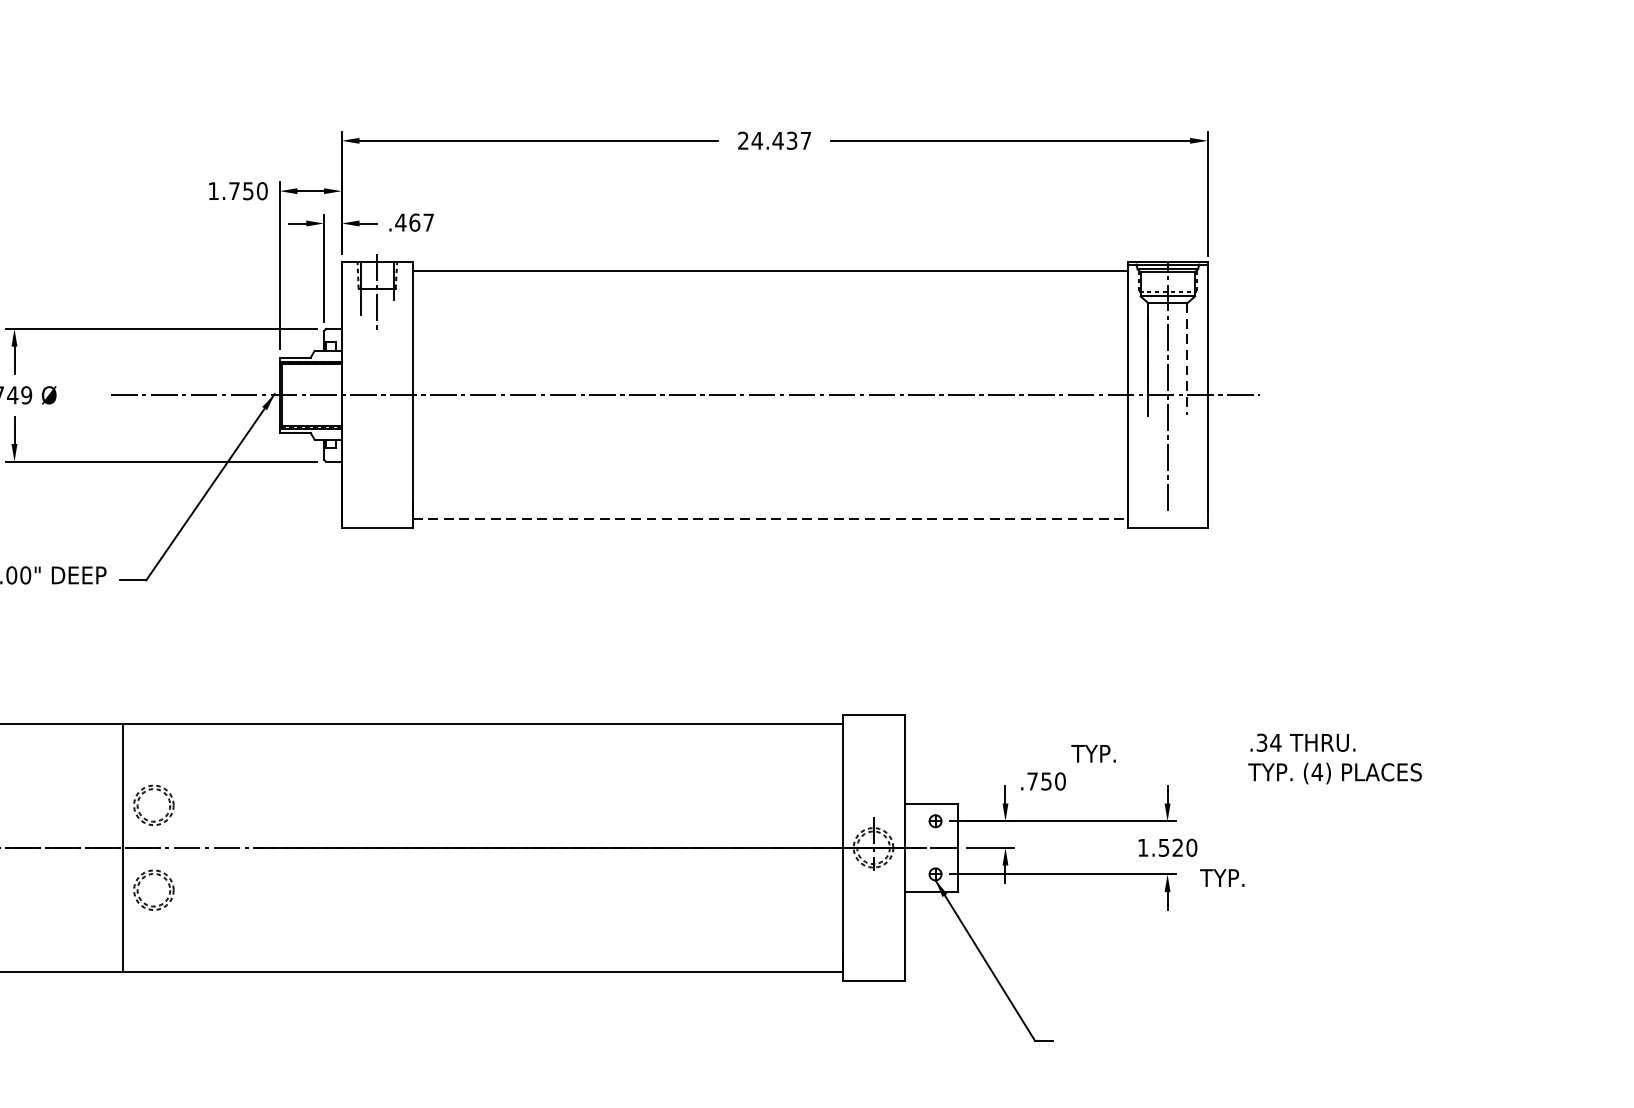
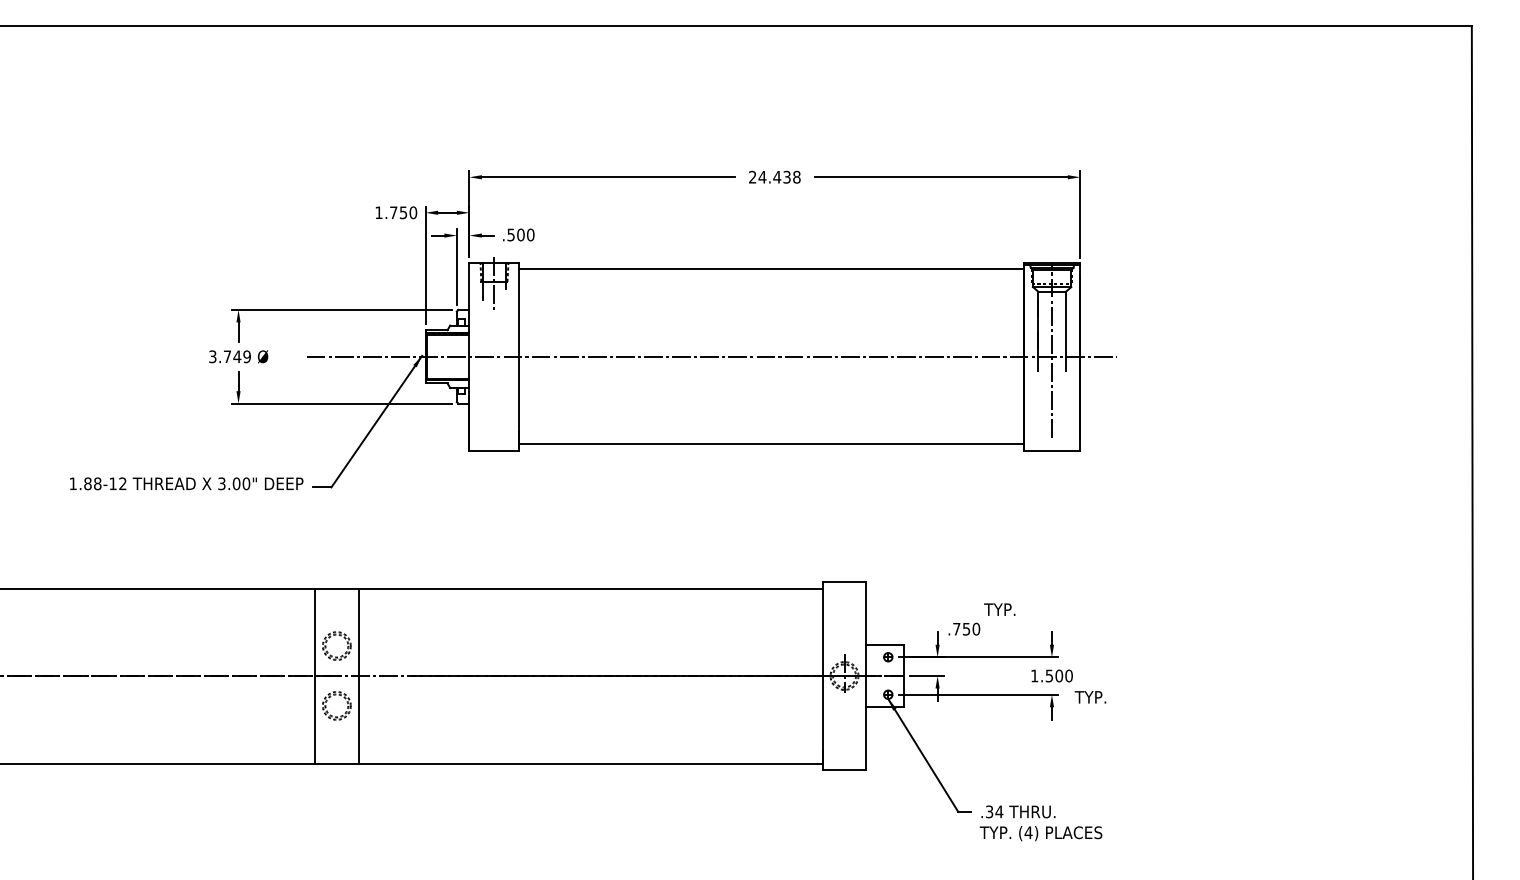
text: (805, 139) -> (796, 176), 24.437 -> 24.438
text: (414, 221) -> (520, 234), .467 -> .500
line: (1186, 359) -> (1065, 331), dashed -> solid
line: (771, 519) -> (772, 444), dashed -> solid
text: (1334, 759) -> (1040, 823), moved
line: (184, 847) -> (358, 675), added
text: (1178, 847) -> (1059, 675), 1.520 -> 1.500

